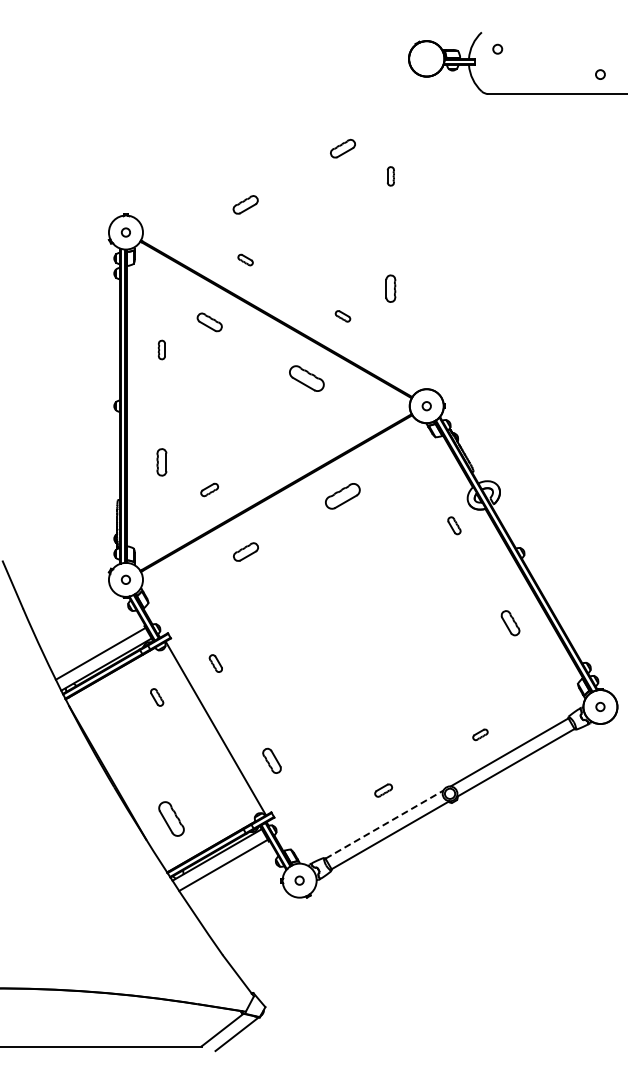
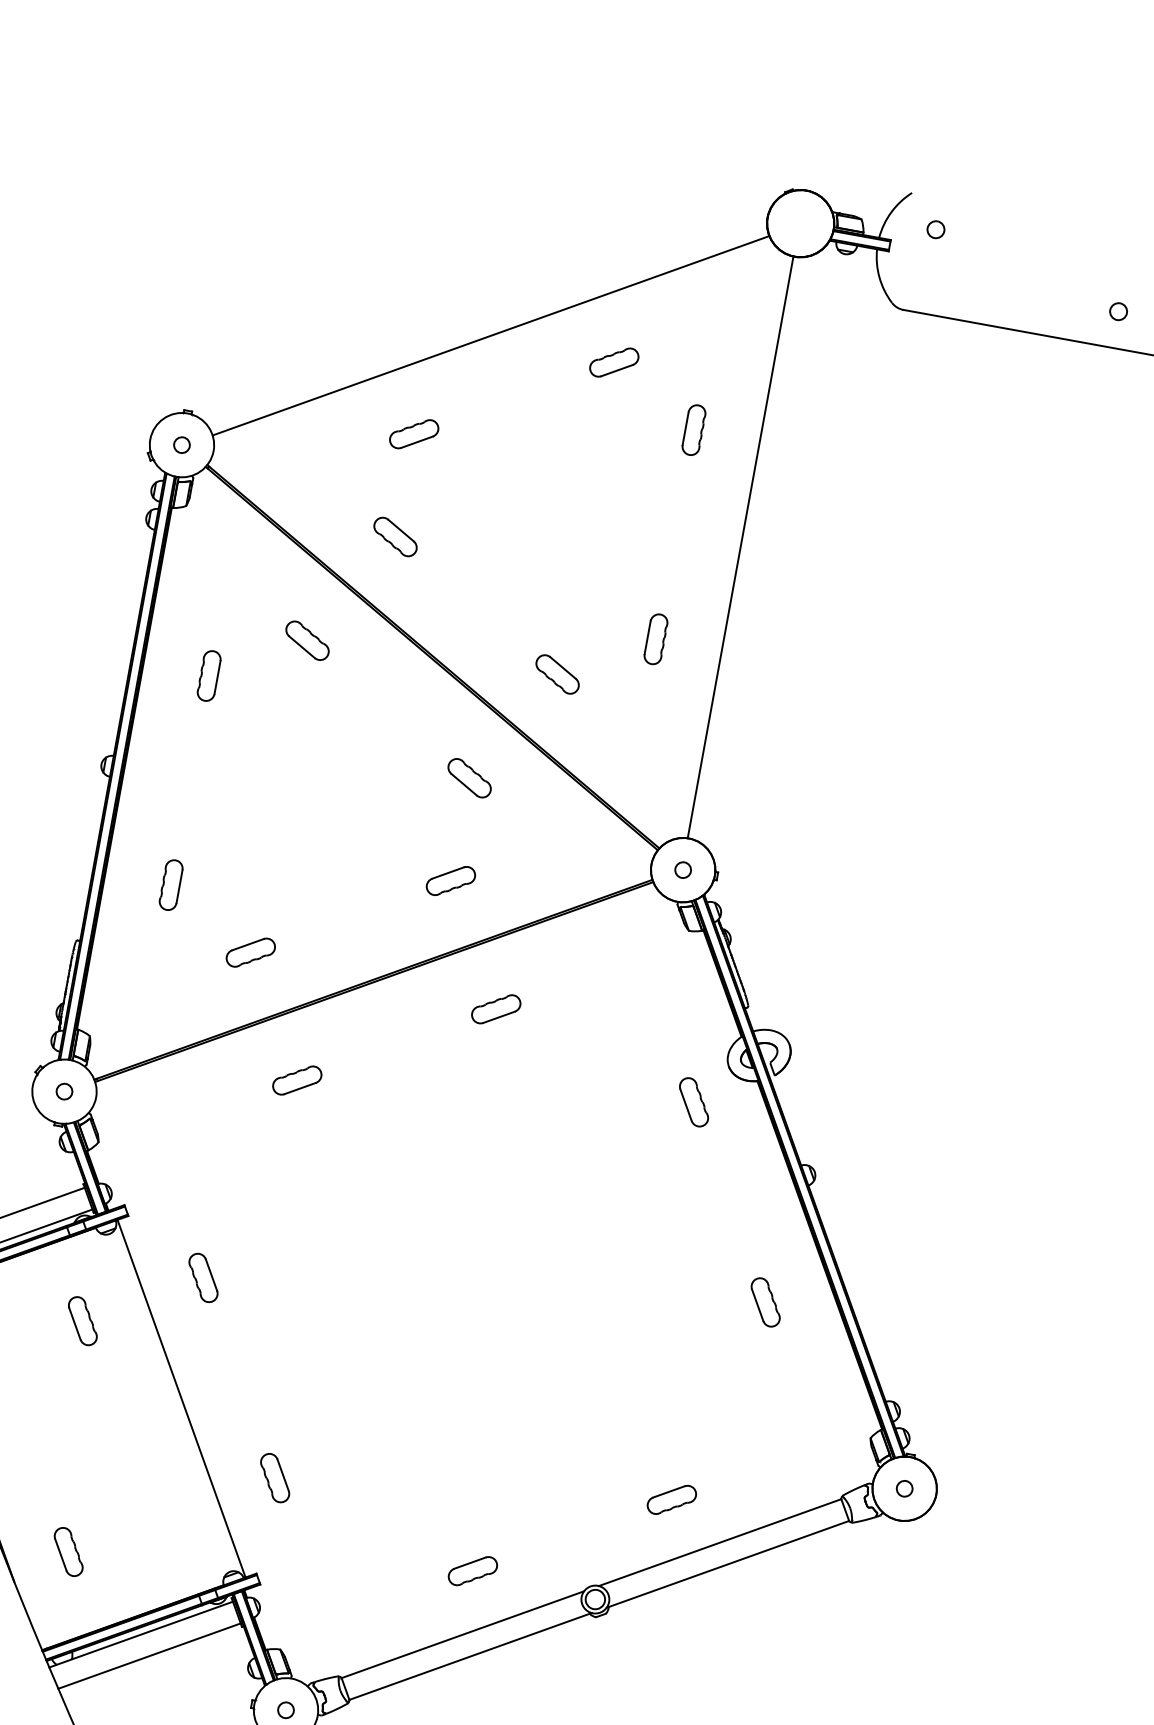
line: (276, 146) -> (491, 335), added
part: (390, 176) -> (693, 430), size x1.43
line: (426, 232) -> (741, 546), added
part: (245, 259) -> (395, 535), size x1.67
part: (342, 316) -> (556, 674), size x1.67
part: (161, 349) -> (208, 674), size x1.43
part: (307, 378) -> (470, 778), size x0.71
part: (307, 433) -> (451, 880), added
part: (209, 489) -> (250, 951), size x1.43
part: (342, 495) -> (496, 1007), size x0.71
part: (454, 525) -> (694, 1101), size x1.43
part: (215, 663) -> (202, 1277), size x1.43
part: (156, 697) -> (81, 1320), size x1.43
part: (480, 734) -> (672, 1499), size x1.67
part: (383, 790) -> (472, 1570), size x1.43
part: (171, 818) -> (68, 1551), size x0.71
line: (384, 824) -> (462, 1634), dashed -> solid

